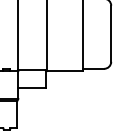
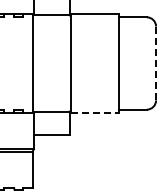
line: (111, 33) -> (156, 63), solid -> dashed
line: (64, 71) -> (94, 112), solid -> dashed

